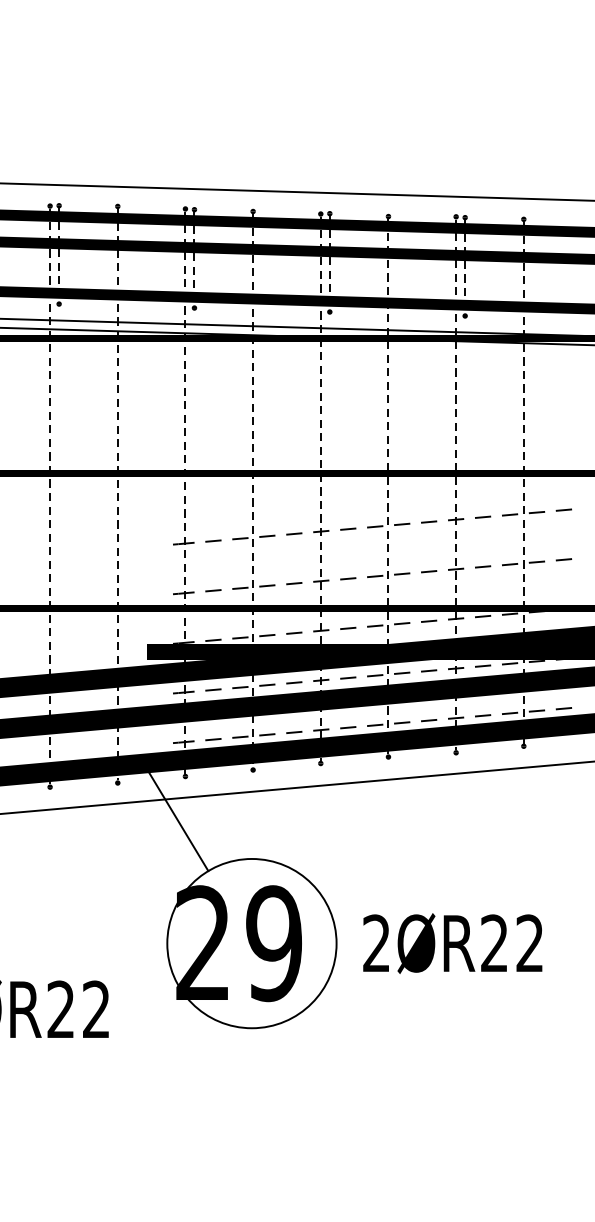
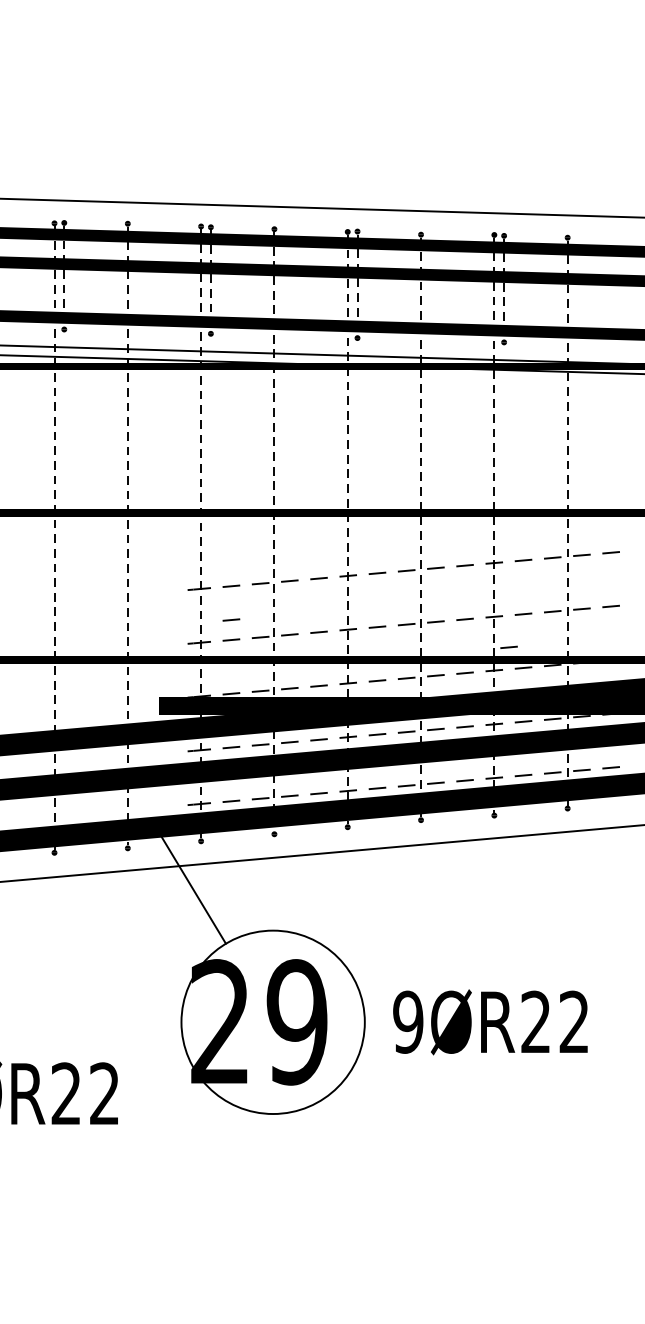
line: (213, 571) -> (231, 619), added
line: (469, 596) -> (508, 646), added
text: (376, 942) -> (408, 1021), 2ØR22 -> 9ØR22

